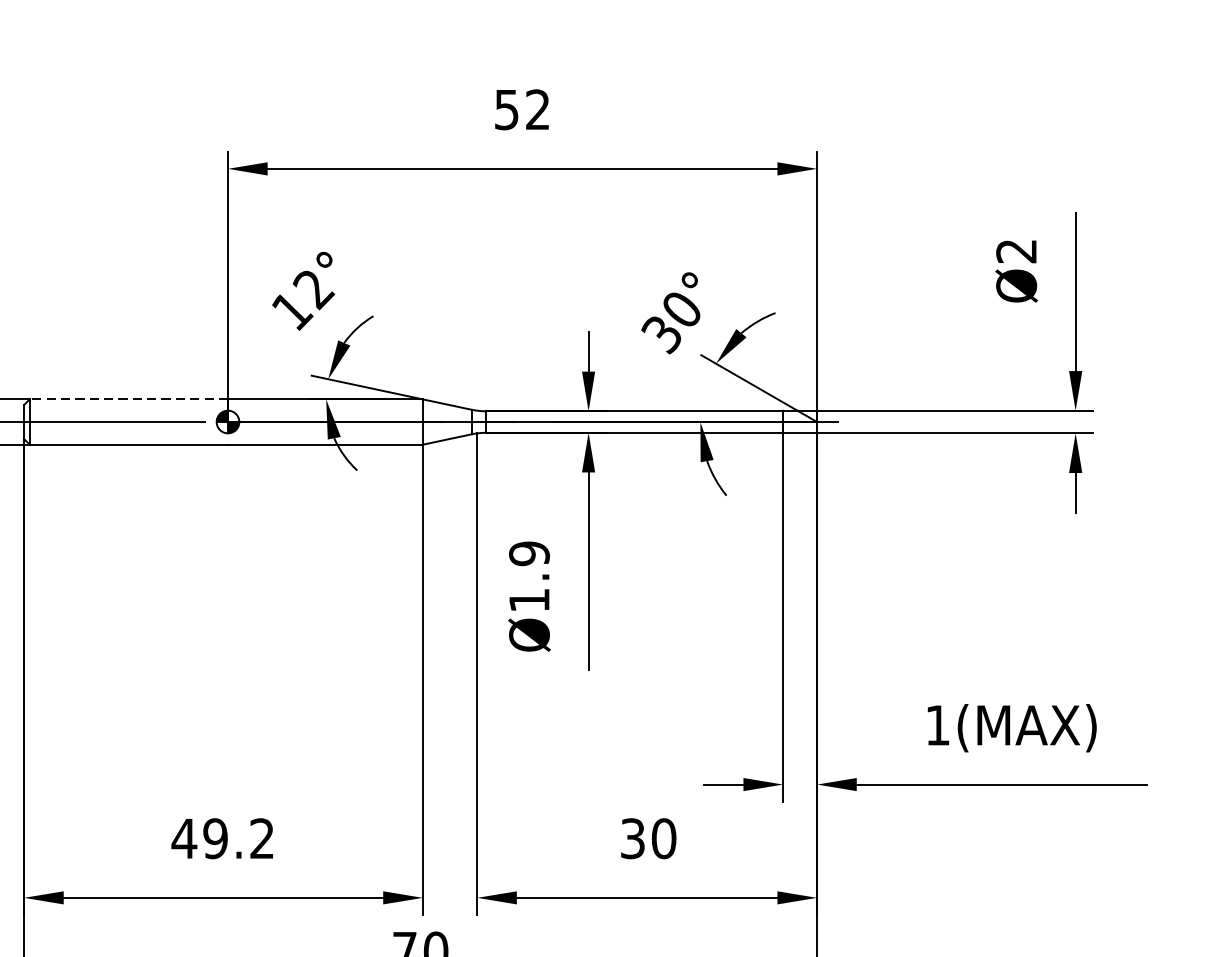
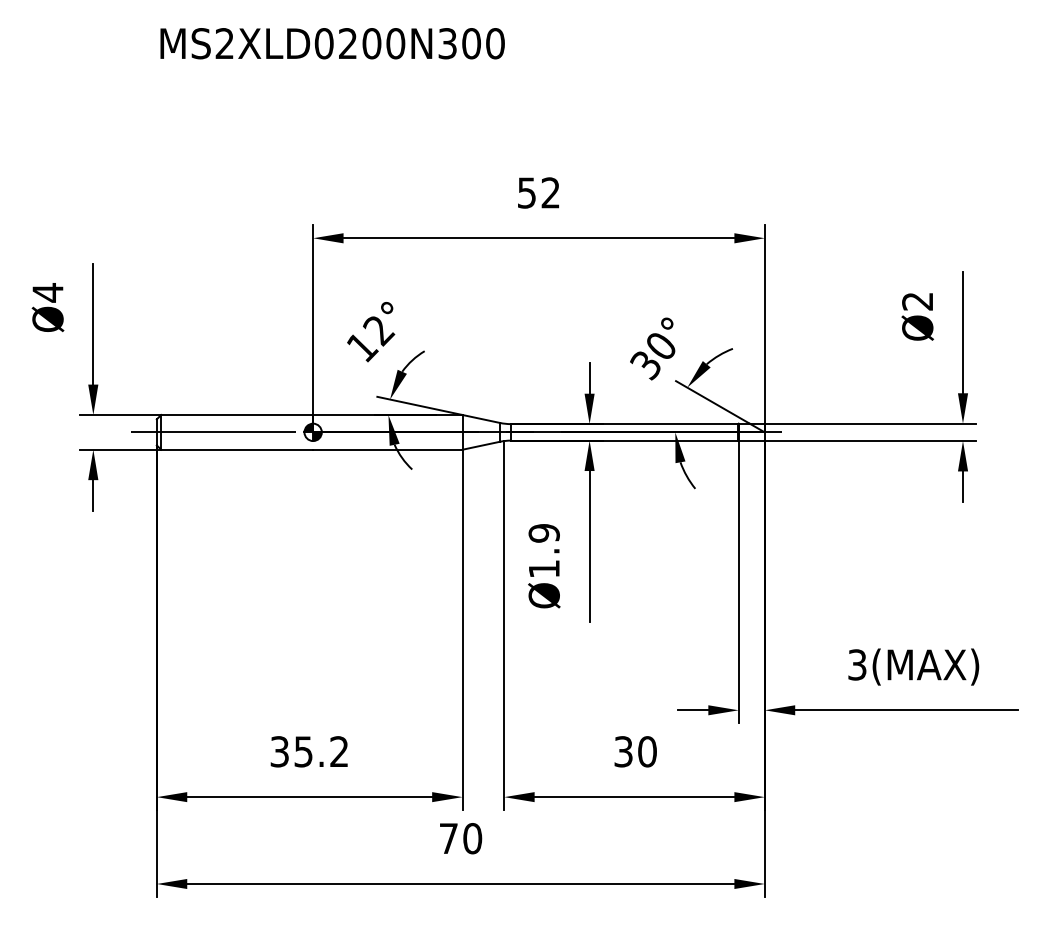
line: (129, 400) -> (237, 415), dashed -> solid
text: (938, 724) -> (857, 664), 1(MAX) -> 3(MAX)
text: (198, 838) -> (290, 751), 49.2 -> 35.2

